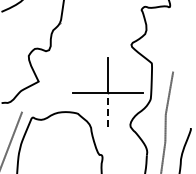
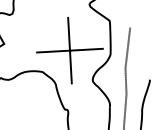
line: (108, 109) -> (71, 66), dashed -> solid

